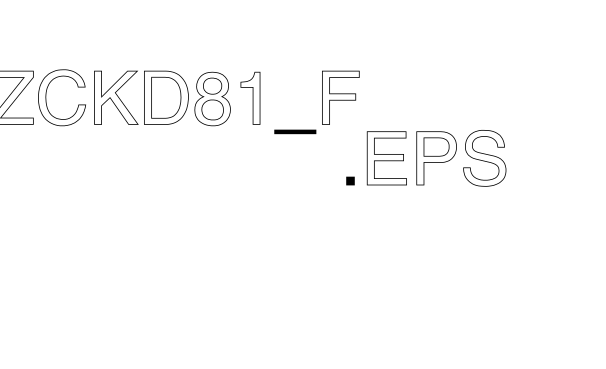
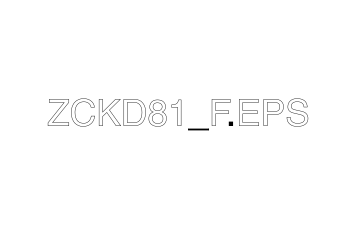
part: (426, 158) -> (268, 112), moved

